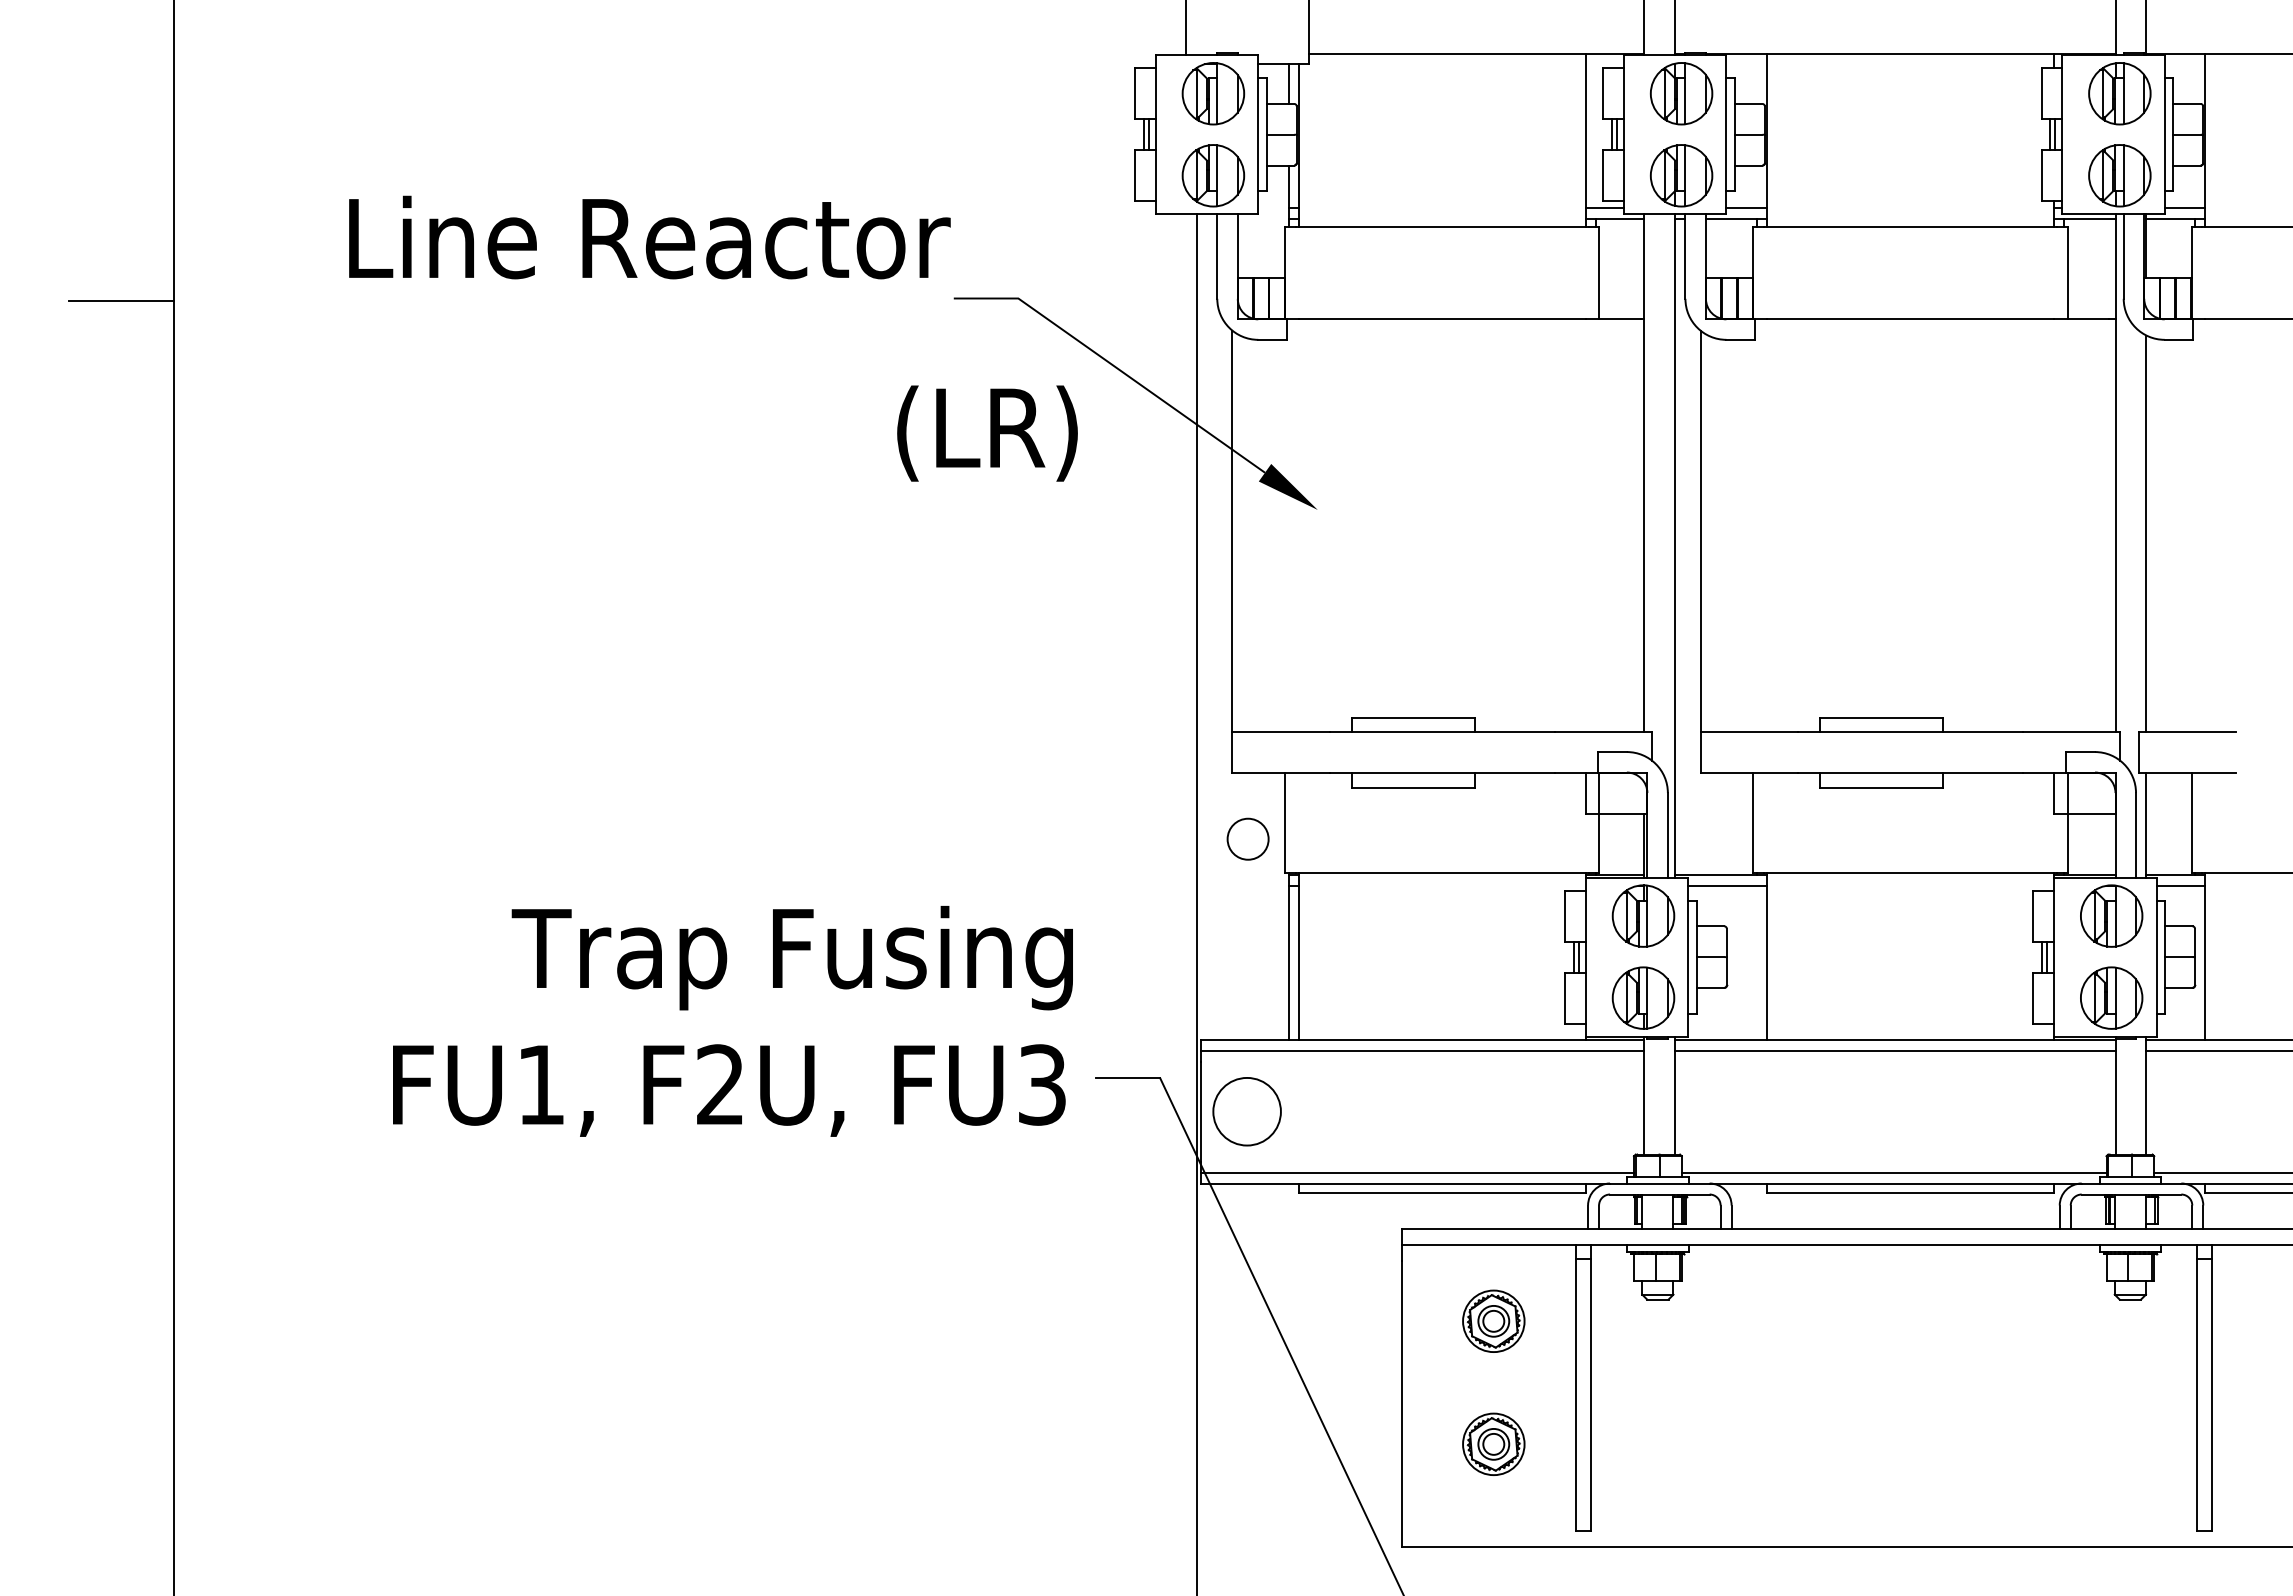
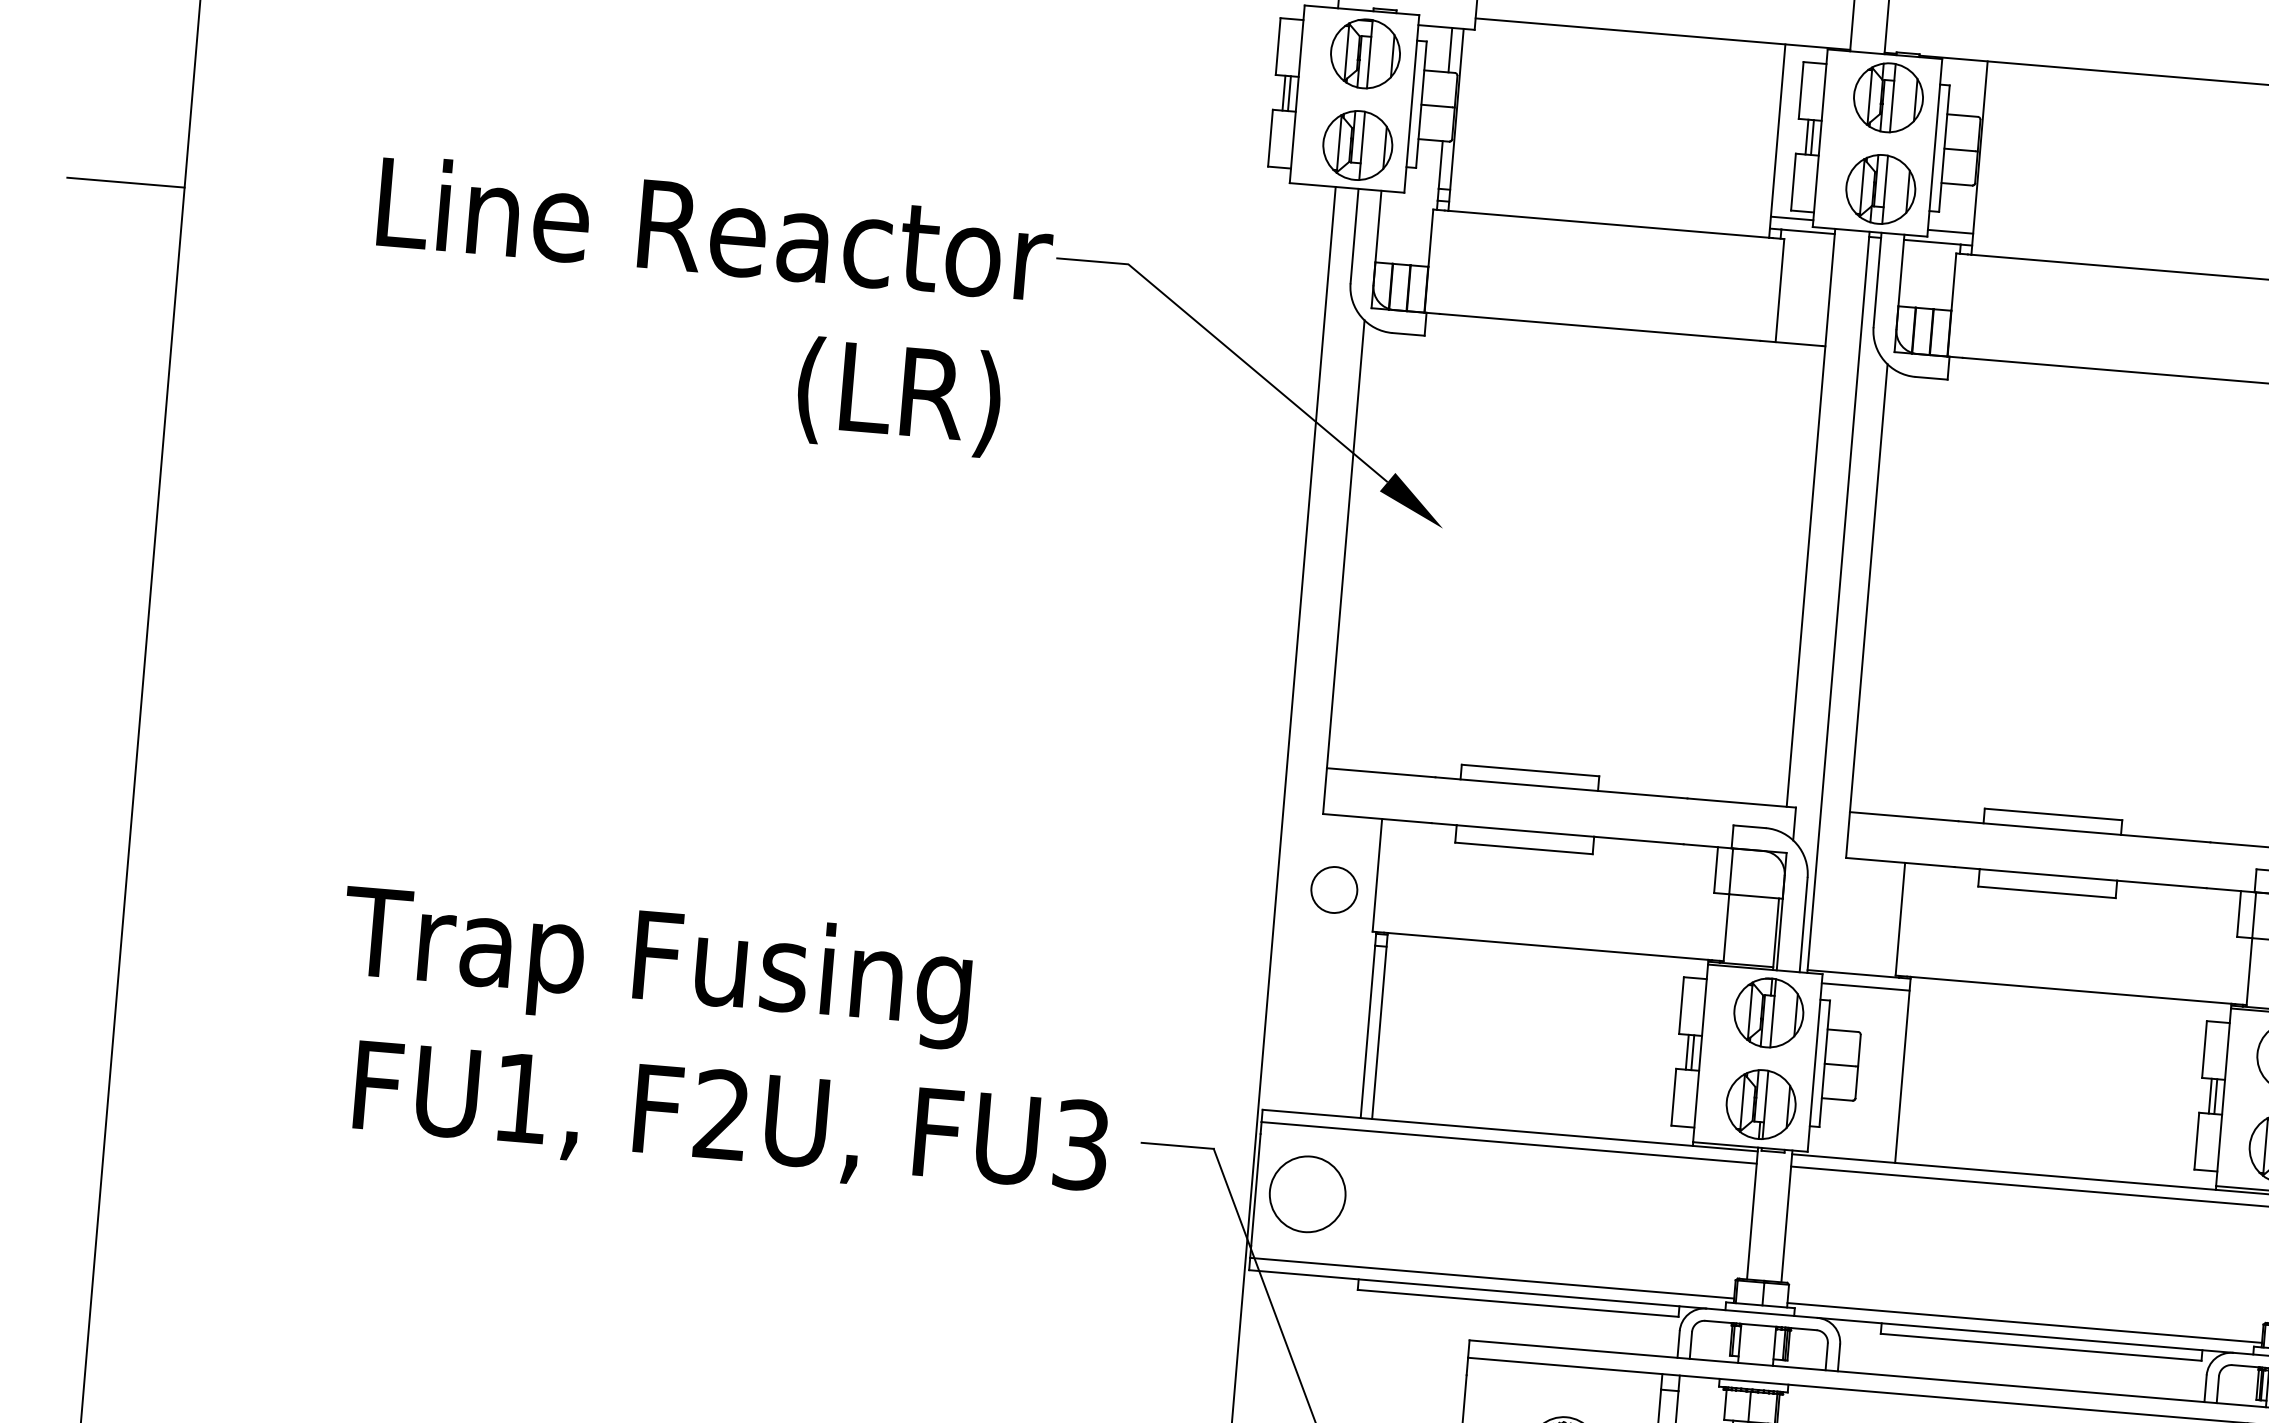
text: (649, 237) -> (715, 228), moved
text: (987, 433) -> (899, 396), moved
text: (791, 958) -> (655, 967), moved

